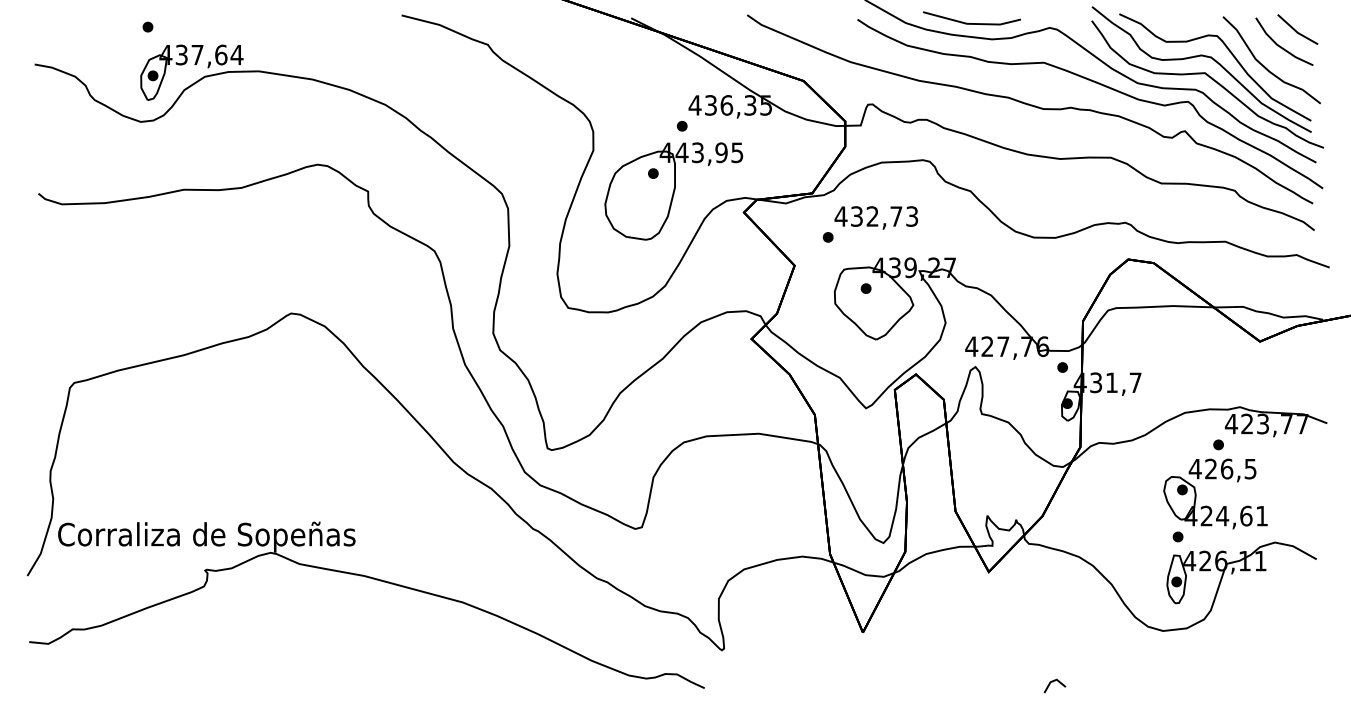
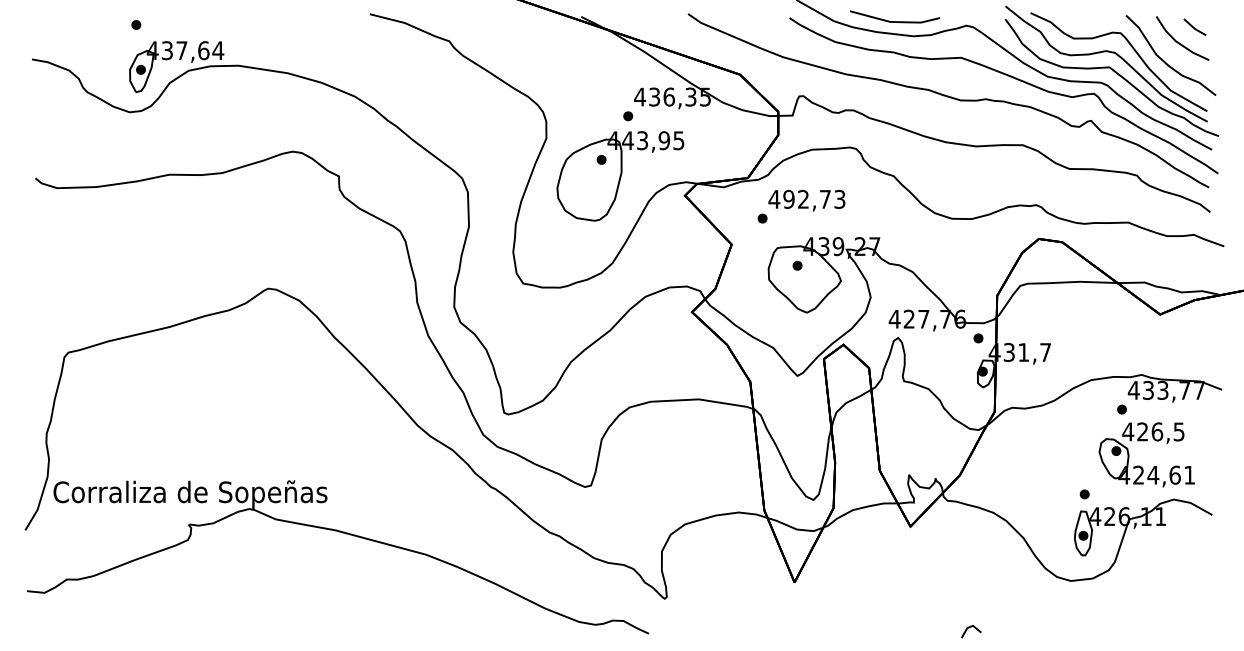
part: (1297, 29) -> (1194, 27), size x0.6
text: (856, 216) -> (788, 199), 432,73 -> 492,73
text: (1247, 424) -> (1148, 390), 423,77 -> 433,77
part: (1215, 479) -> (1146, 441), moved

